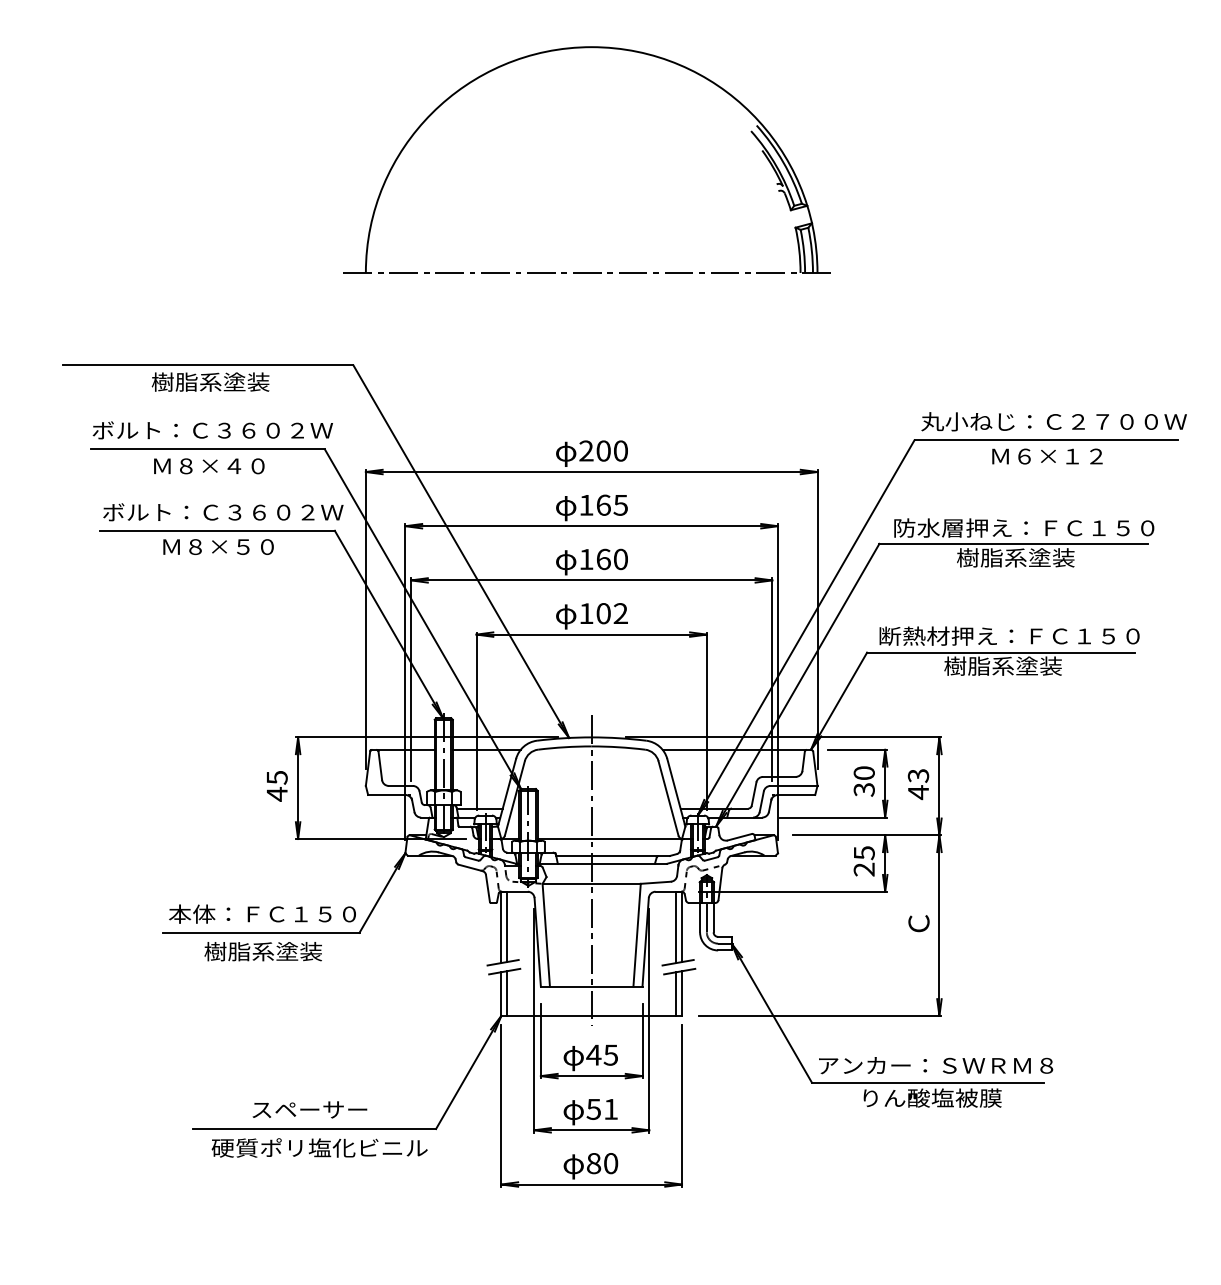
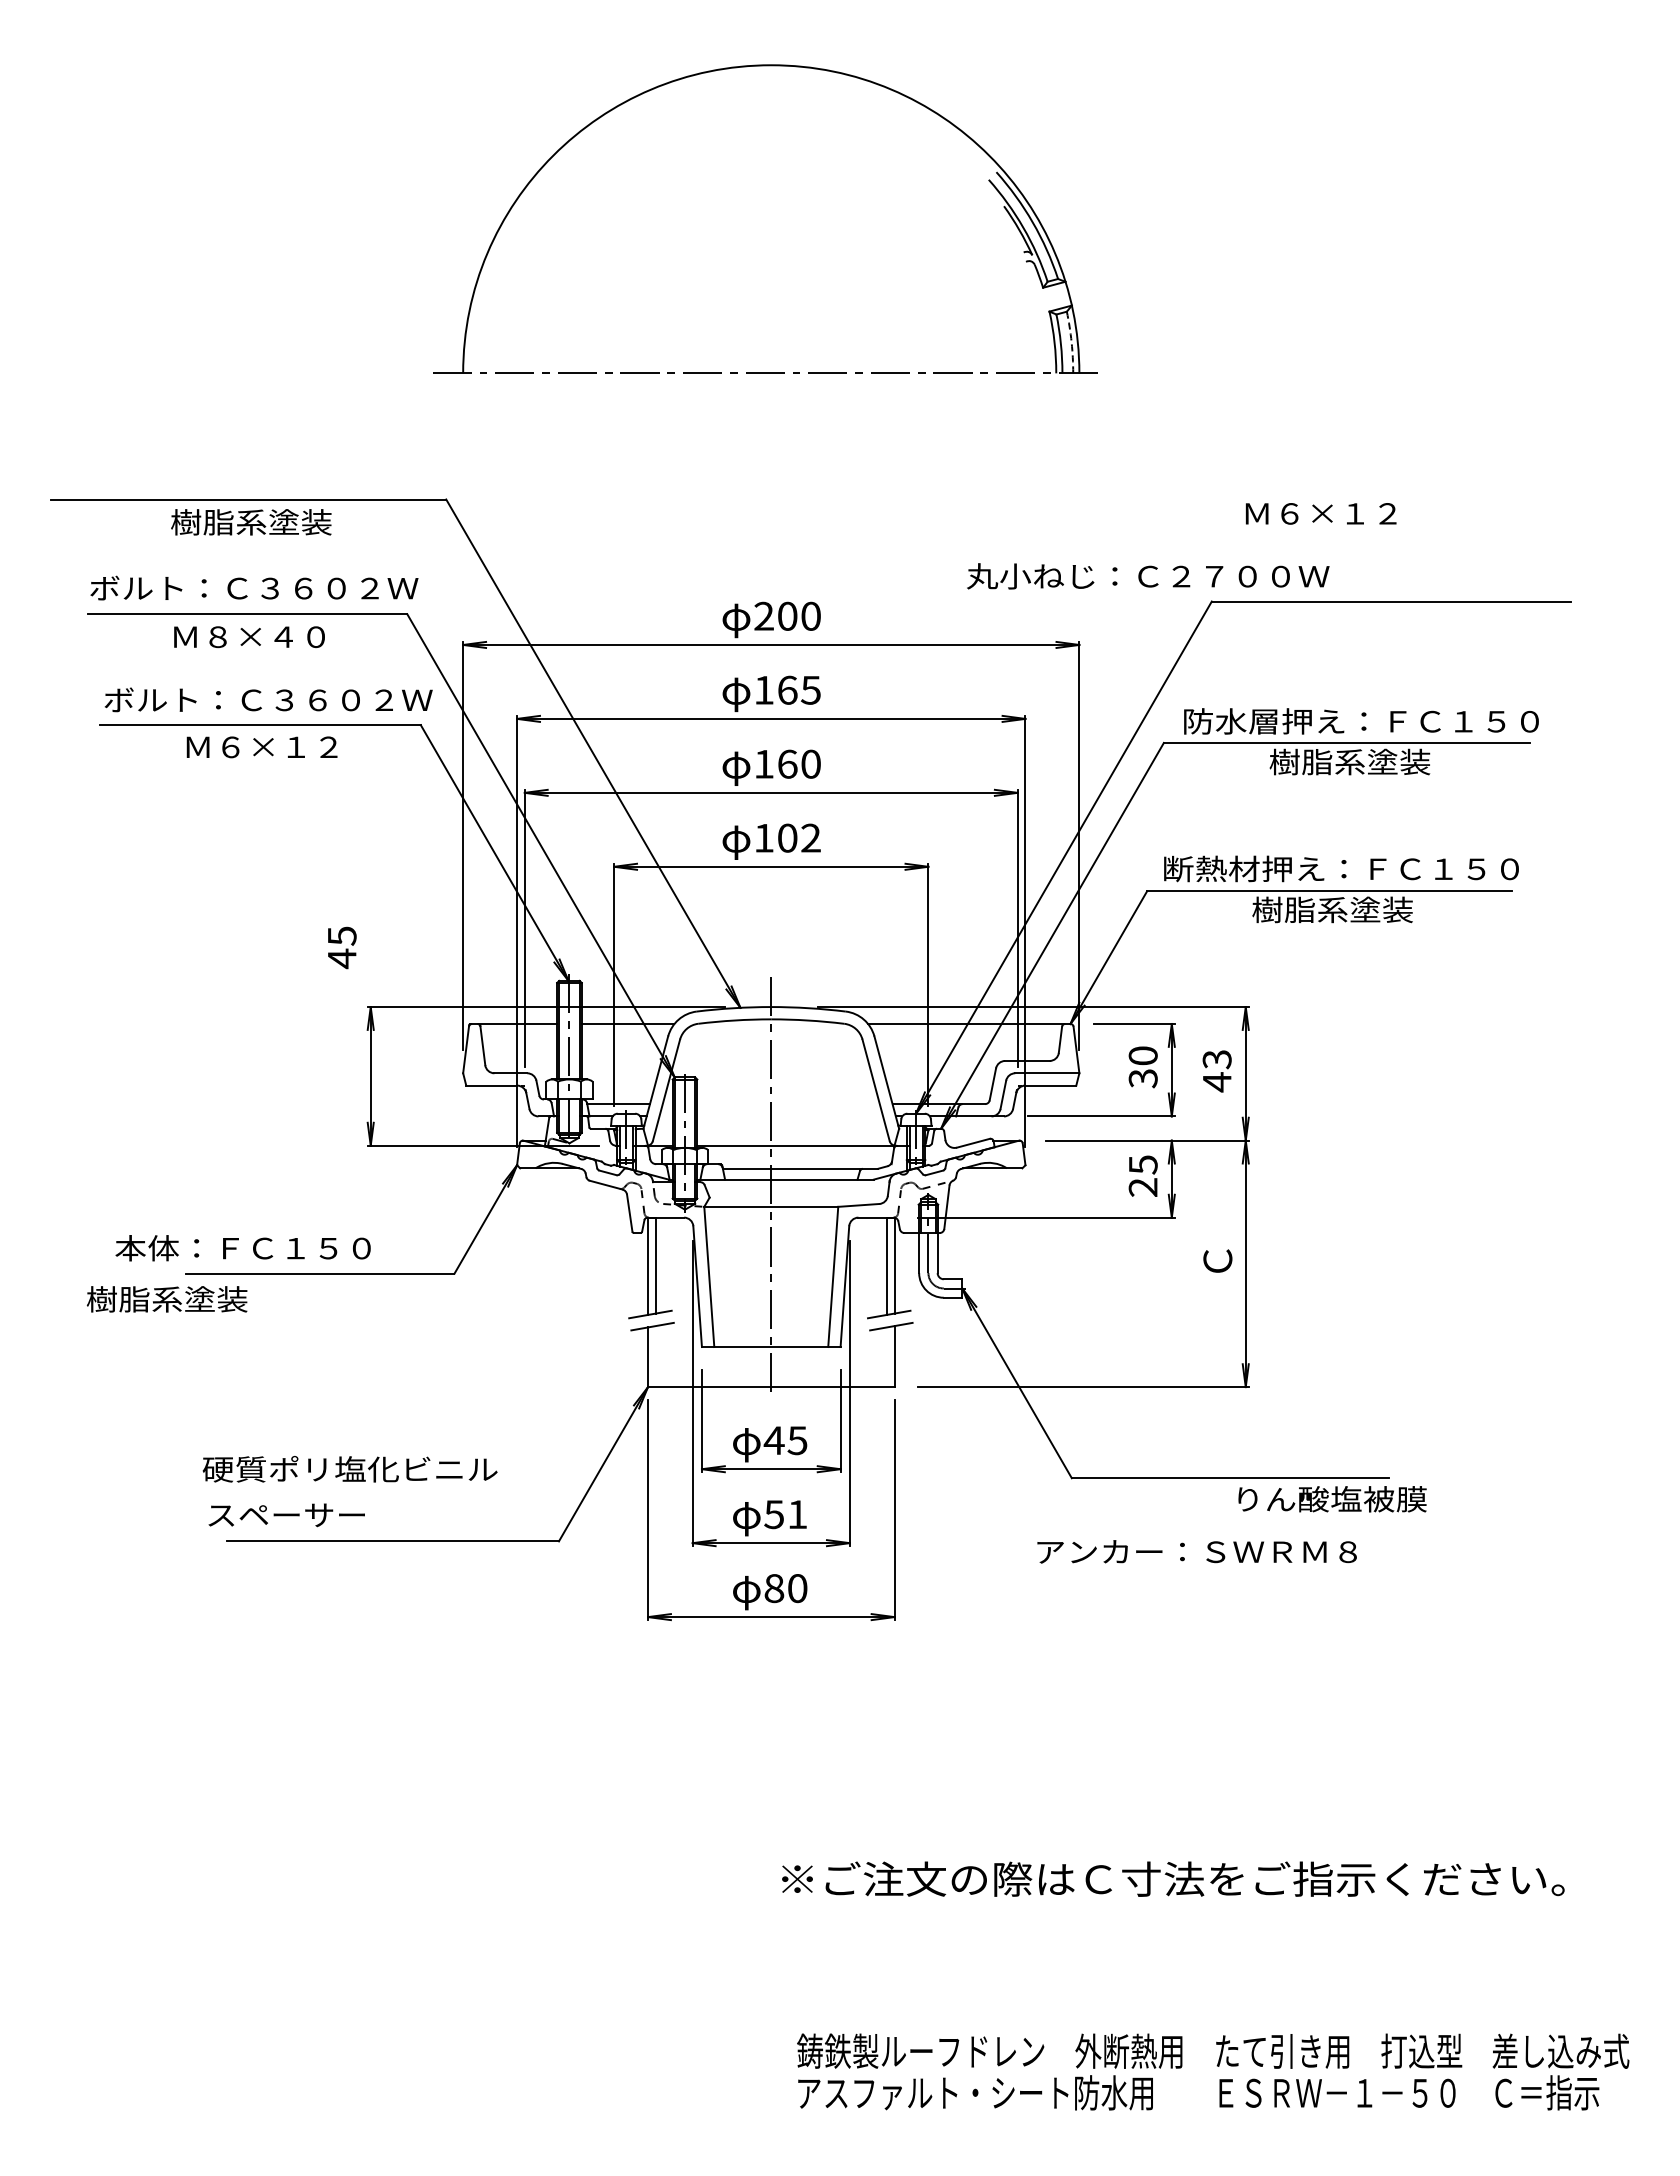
arc: (811, 250) -> (1071, 342), solid -> dashed
text: (1054, 421) -> (1148, 576), moved
text: (1046, 456) -> (1320, 513), moved
text: (231, 547) -> (279, 747), Ｍ８×５０ -> Ｍ６×１２
text: (277, 786) -> (342, 947), moved
text: (262, 914) -> (242, 1248), moved
text: (262, 951) -> (166, 1299), moved
line: (506, 993) -> (655, 1356), removed
line: (676, 994) -> (886, 1357), removed
text: (935, 1065) -> (1196, 1551), moved
text: (932, 1098) -> (1332, 1499), moved
text: (309, 1110) -> (286, 1515), moved
text: (319, 1148) -> (349, 1469), moved

